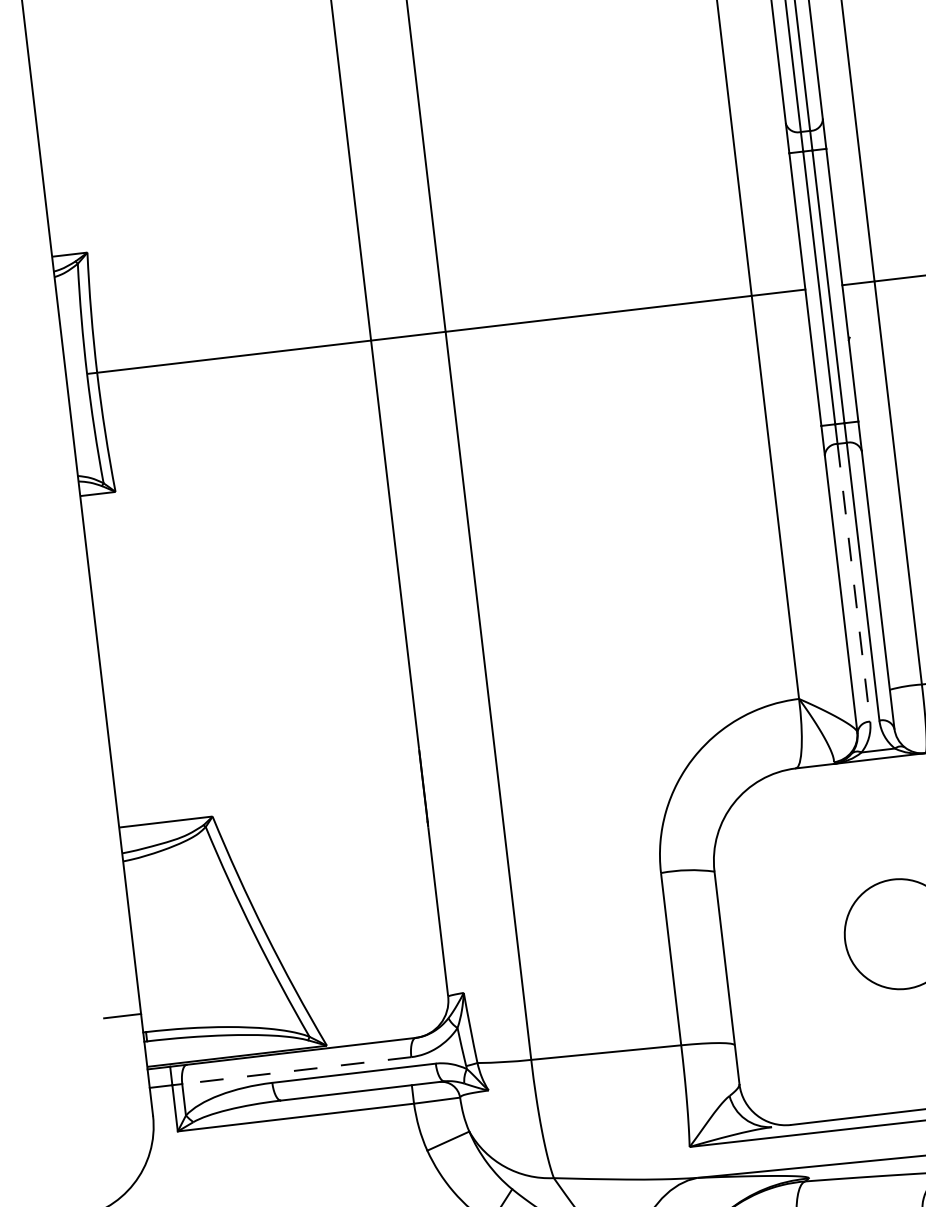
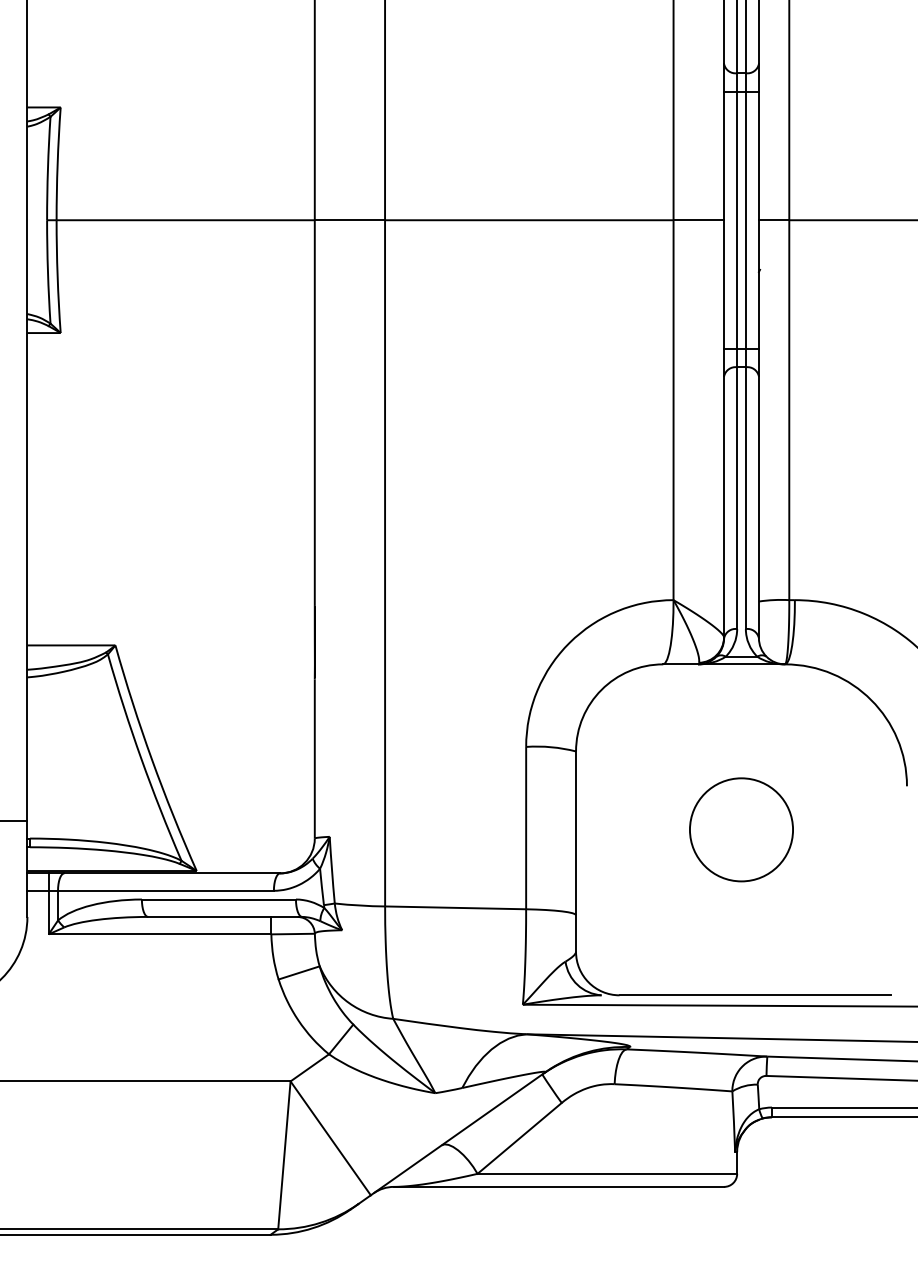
line: (854, 583) -> (737, 498), dashed -> solid
line: (296, 1070) -> (165, 890), dashed -> solid

